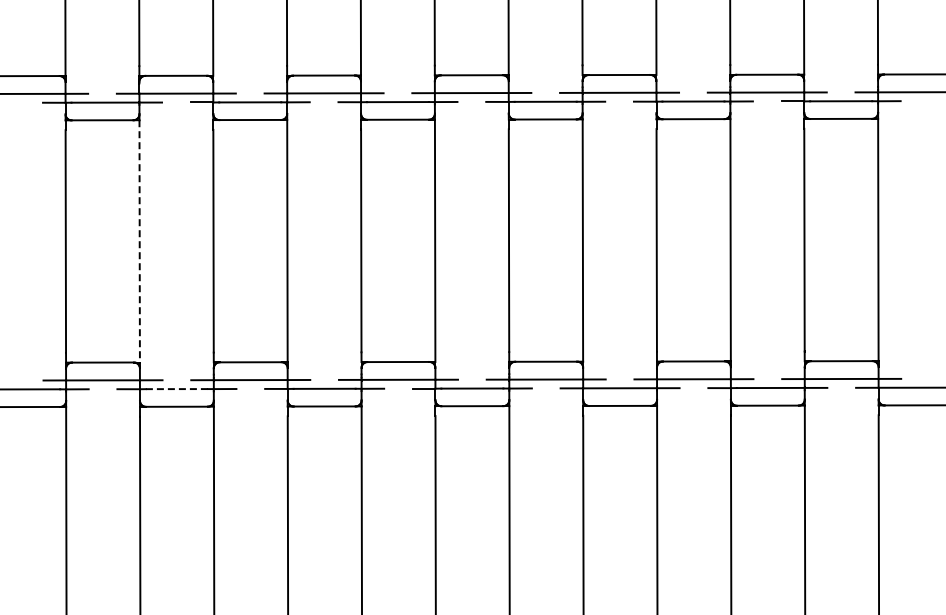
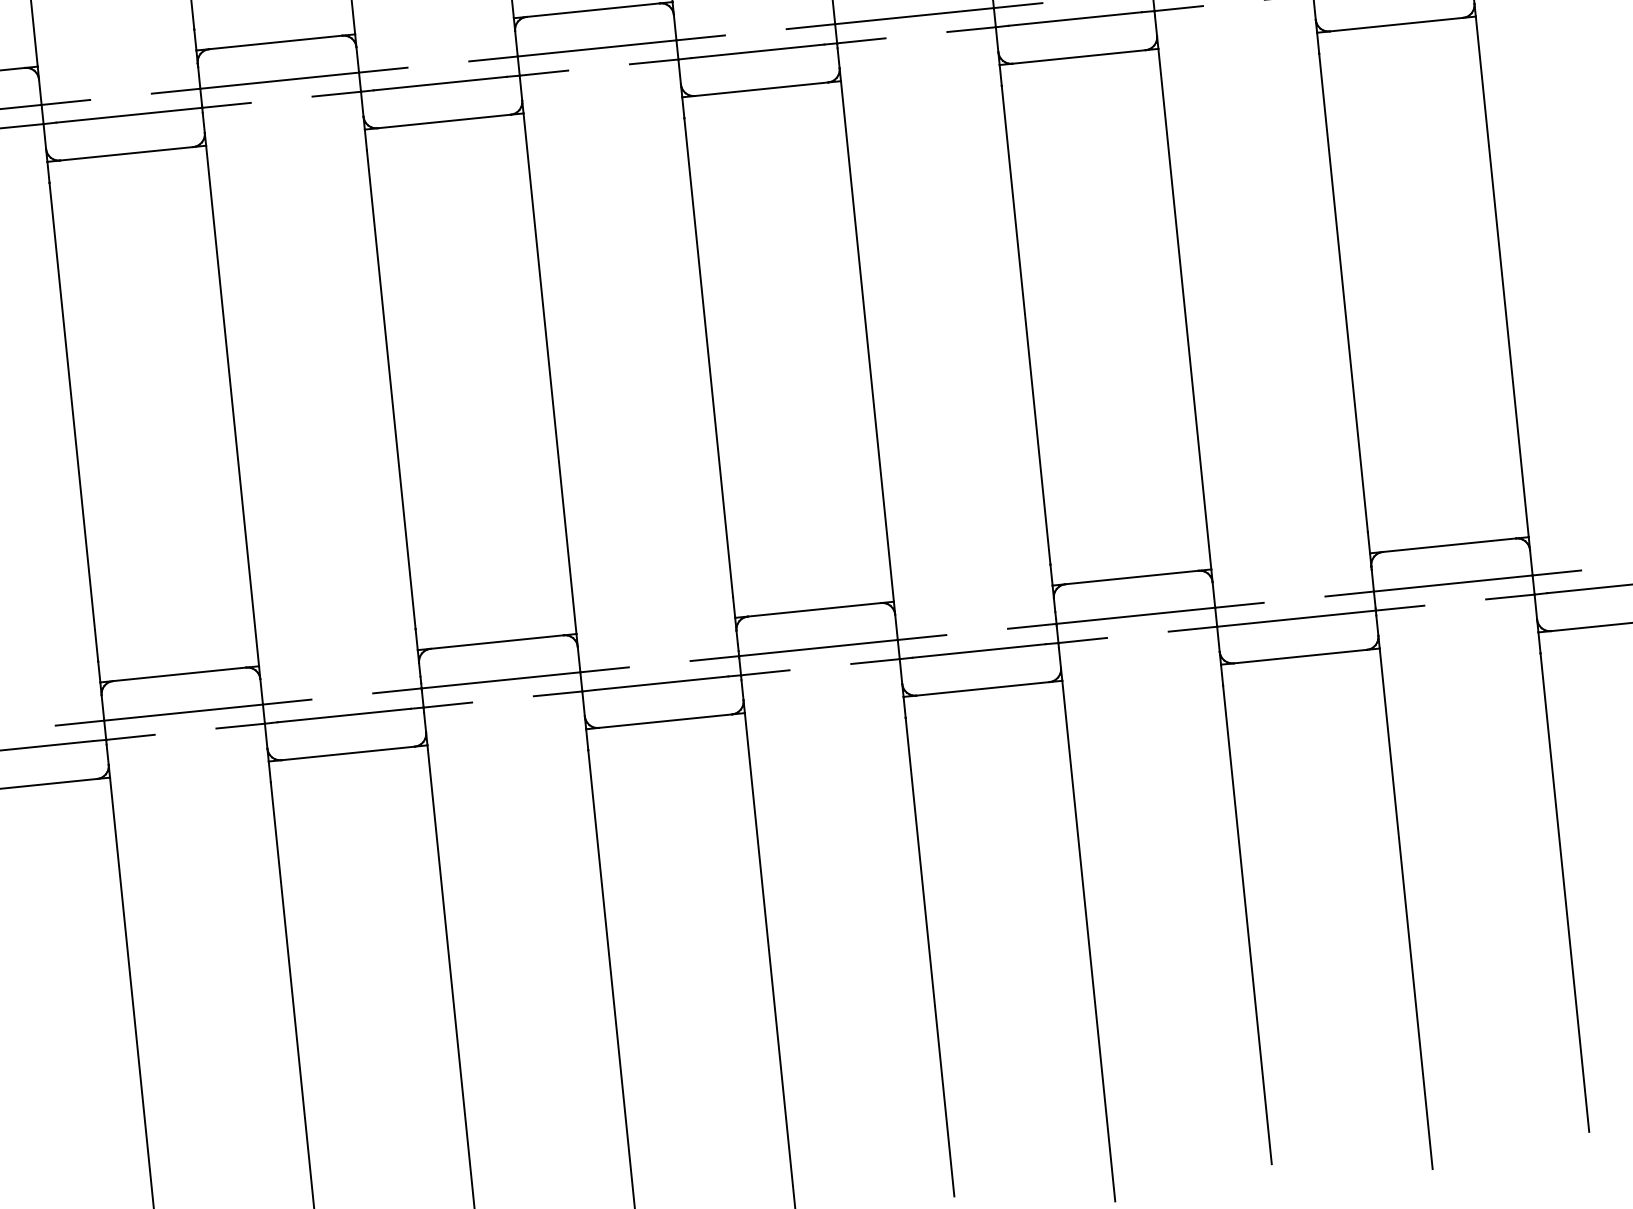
line: (139, 241) -> (232, 406), dashed -> solid
line: (177, 389) -> (345, 716), dashed -> solid

